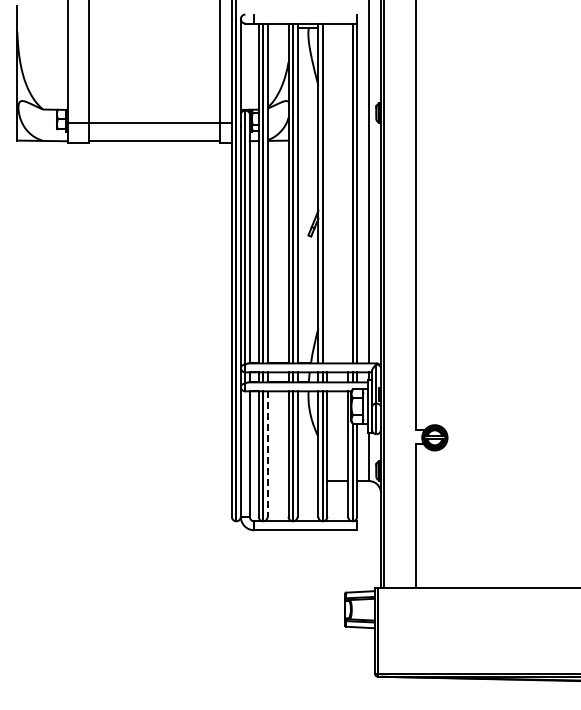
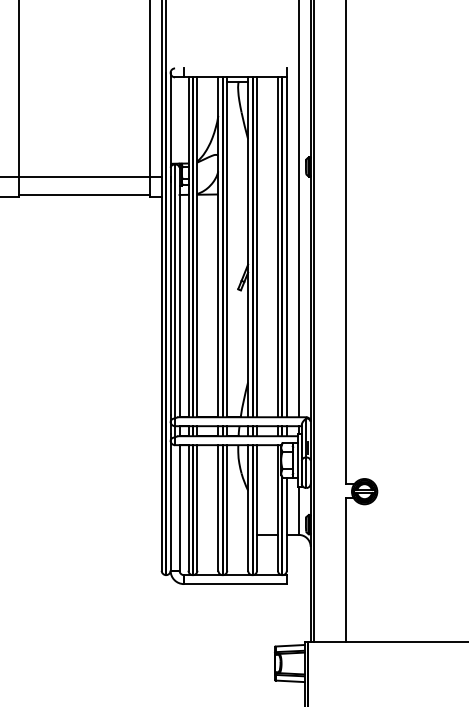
line: (327, 193) -> (257, 247), added
line: (348, 193) -> (278, 247), added
line: (267, 454) -> (197, 508), dashed -> solid

